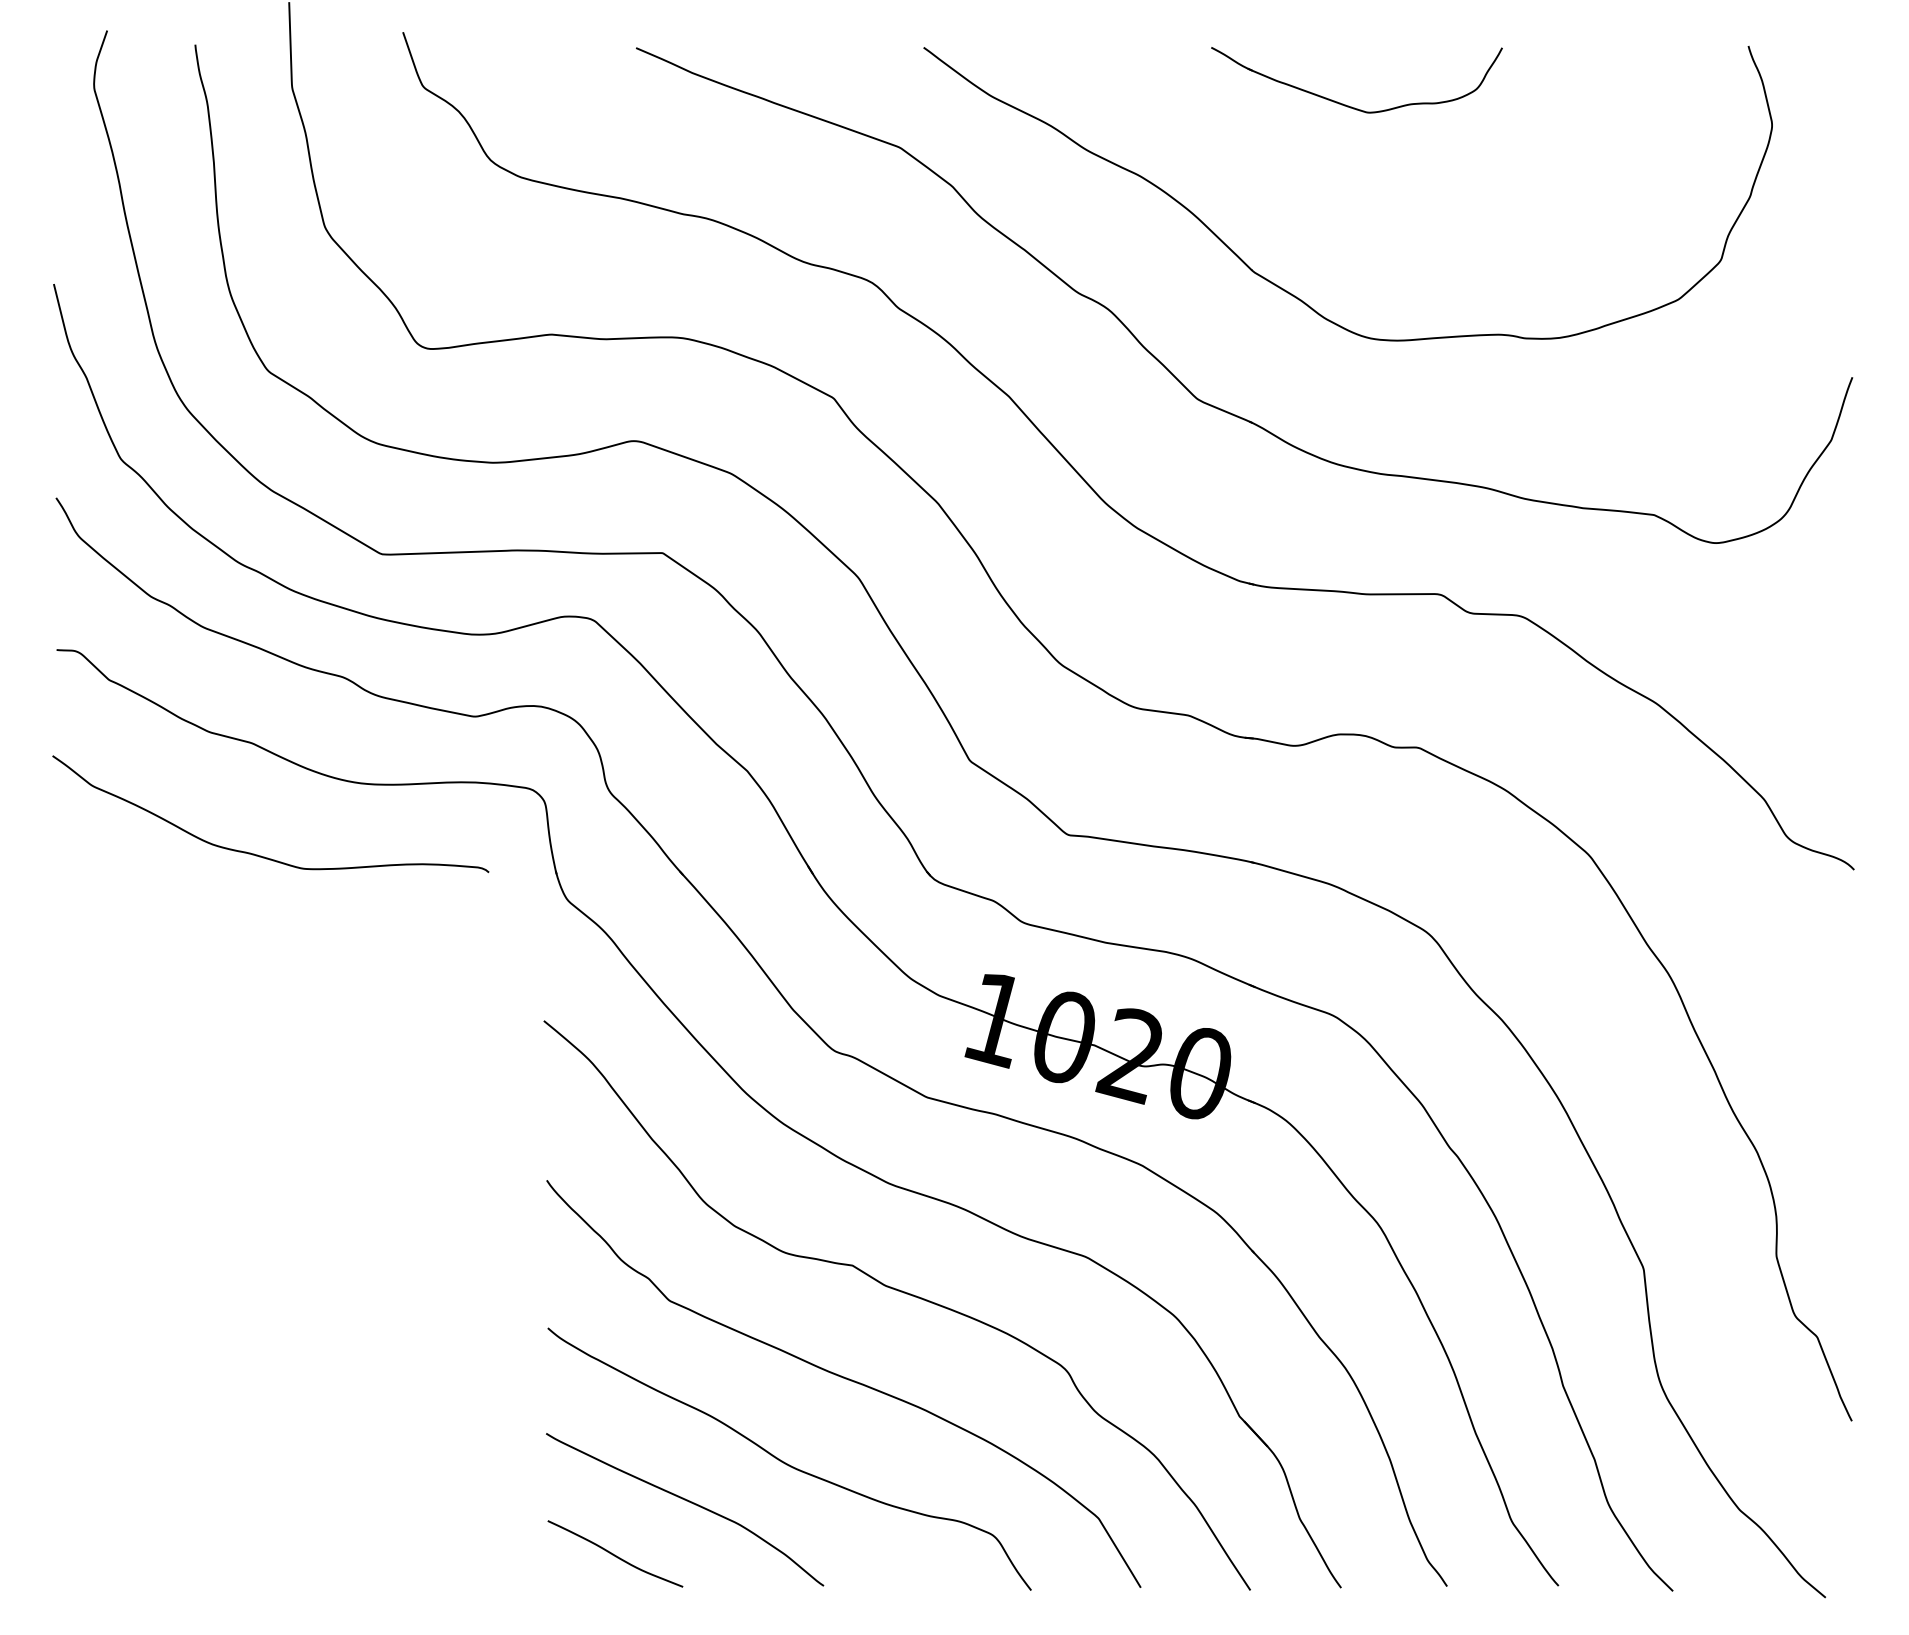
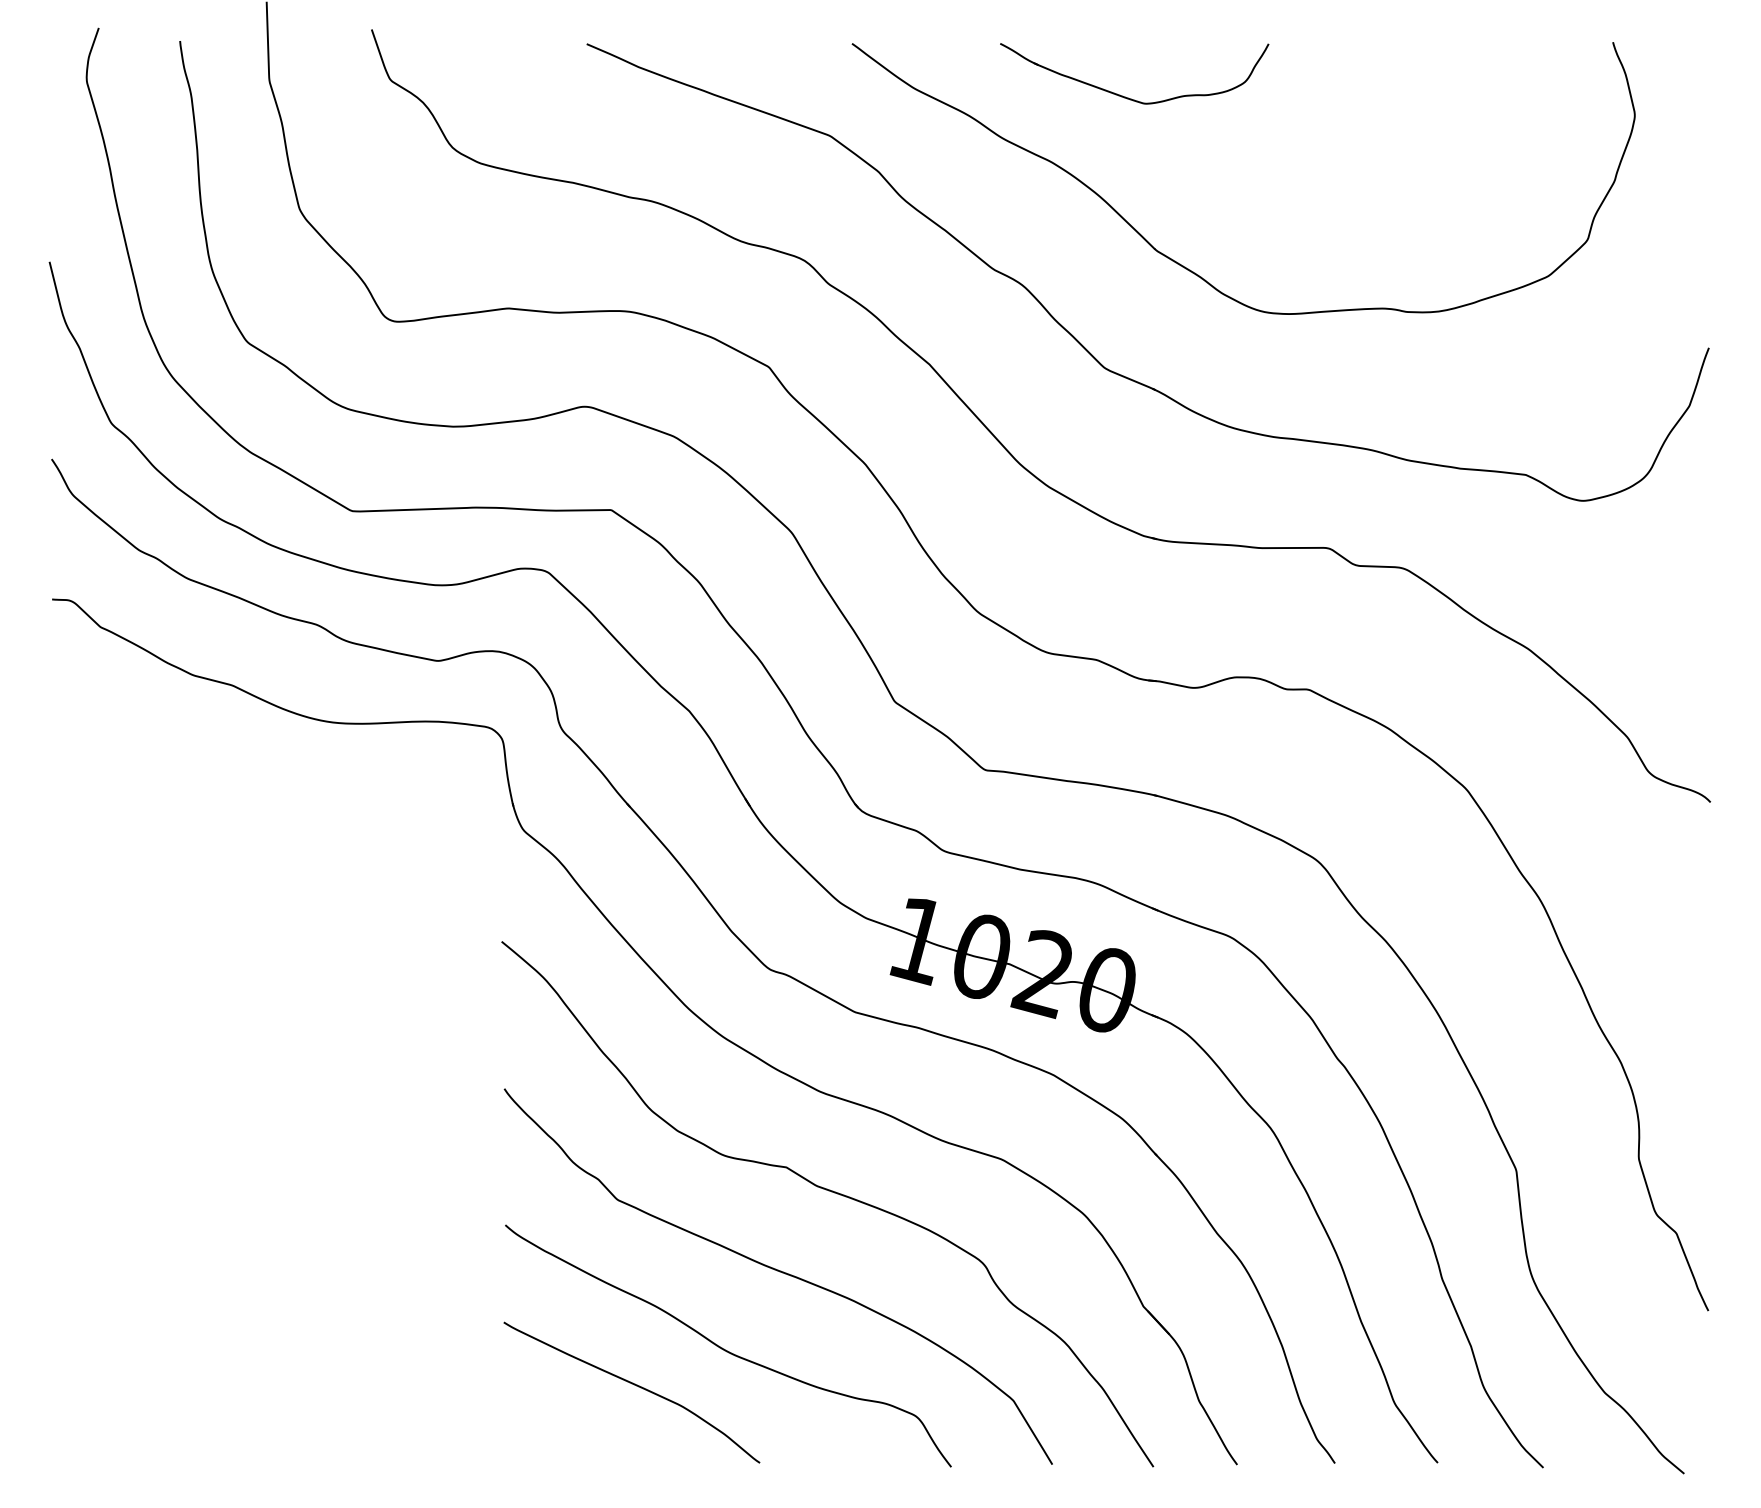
part: (1348, 105) -> (1126, 97), moved
curve: (261, 855) -> (241, 789), removed
curve: (615, 1554) -> (567, 1433), removed

